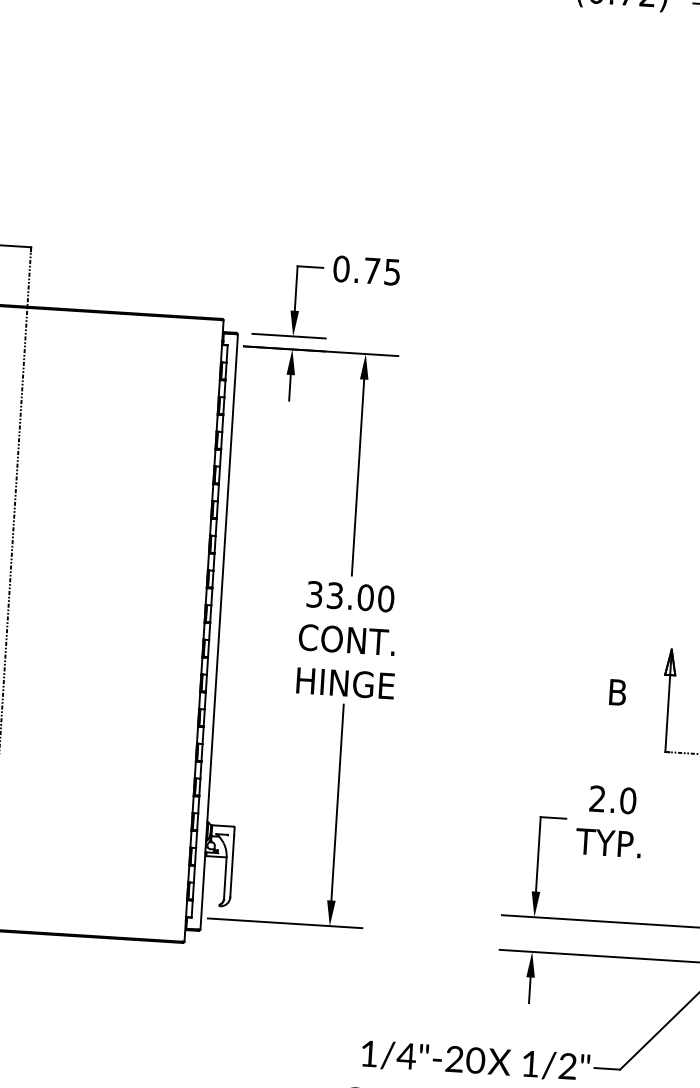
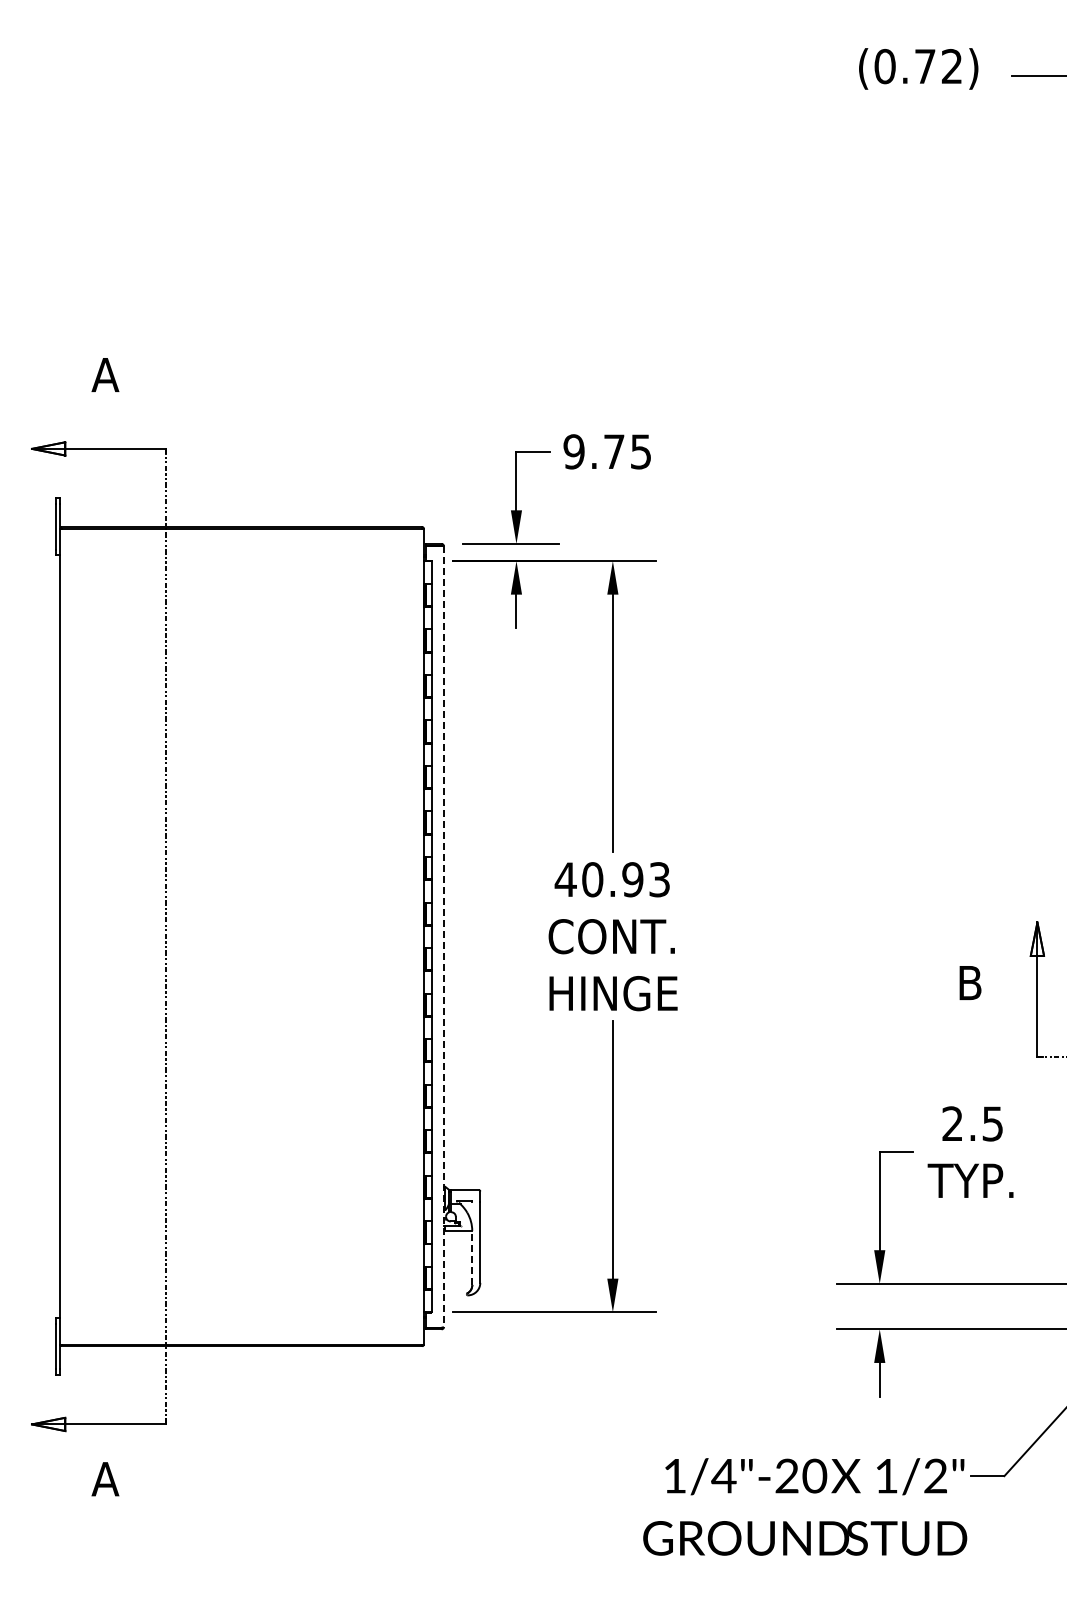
text: (341, 268) -> (573, 451), 0.75 -> 9.75
text: (350, 596) -> (612, 879), 33.00 -> 40.93
line: (219, 632) -> (444, 937), solid -> dashed
text: (627, 800) -> (992, 1123), 2.0 -> 2.5
line: (225, 877) -> (472, 1257), solid -> dashed

